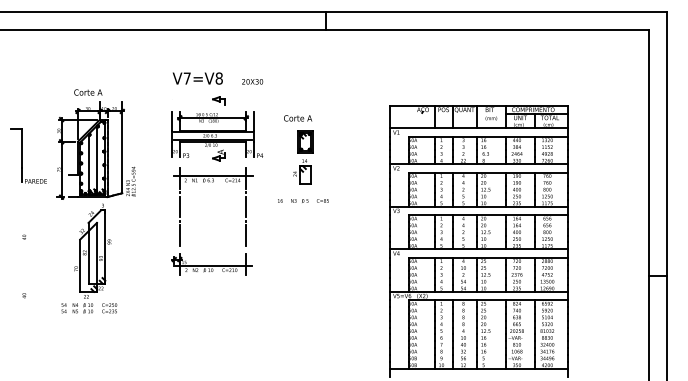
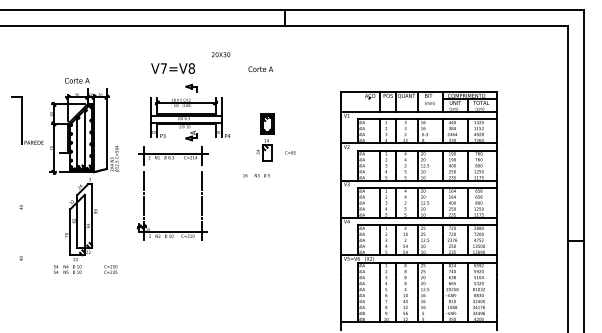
text: (252, 81) -> (220, 54), moved
text: (298, 118) -> (261, 69), moved
part: (28, 155) -> (27, 120), moved
text: (322, 200) -> (290, 152), moved
part: (180, 221) -> (144, 193), moved
text: (109, 308) -> (110, 269), moved

